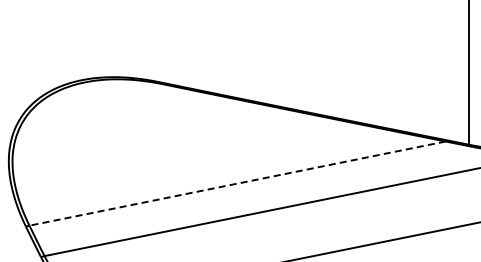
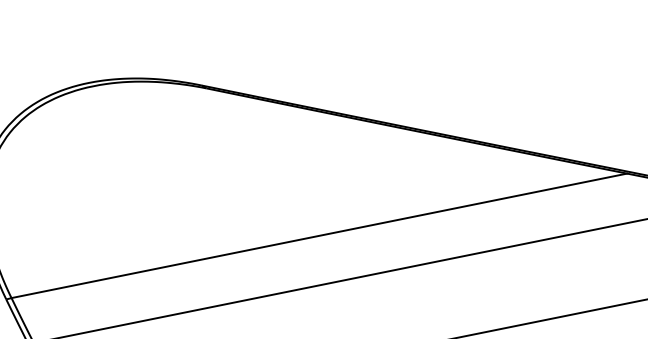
line: (237, 183) -> (319, 235), dashed -> solid

